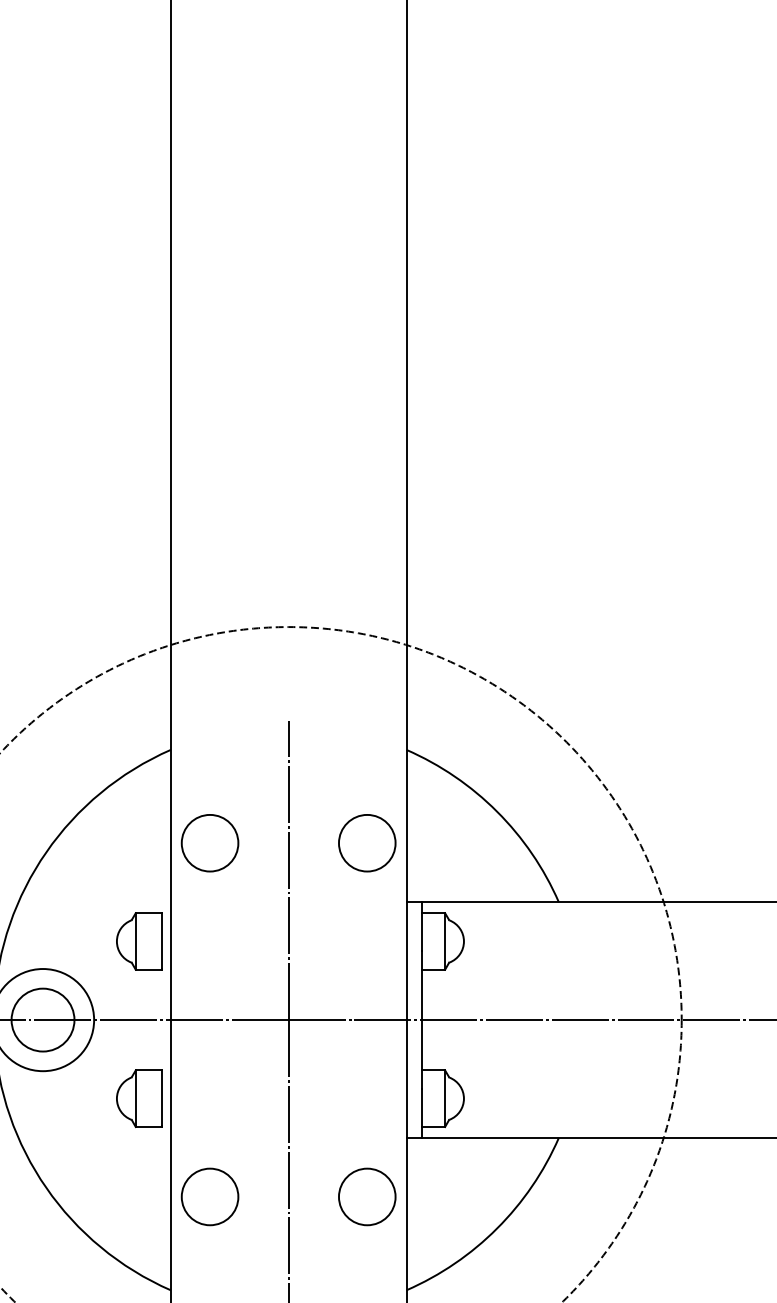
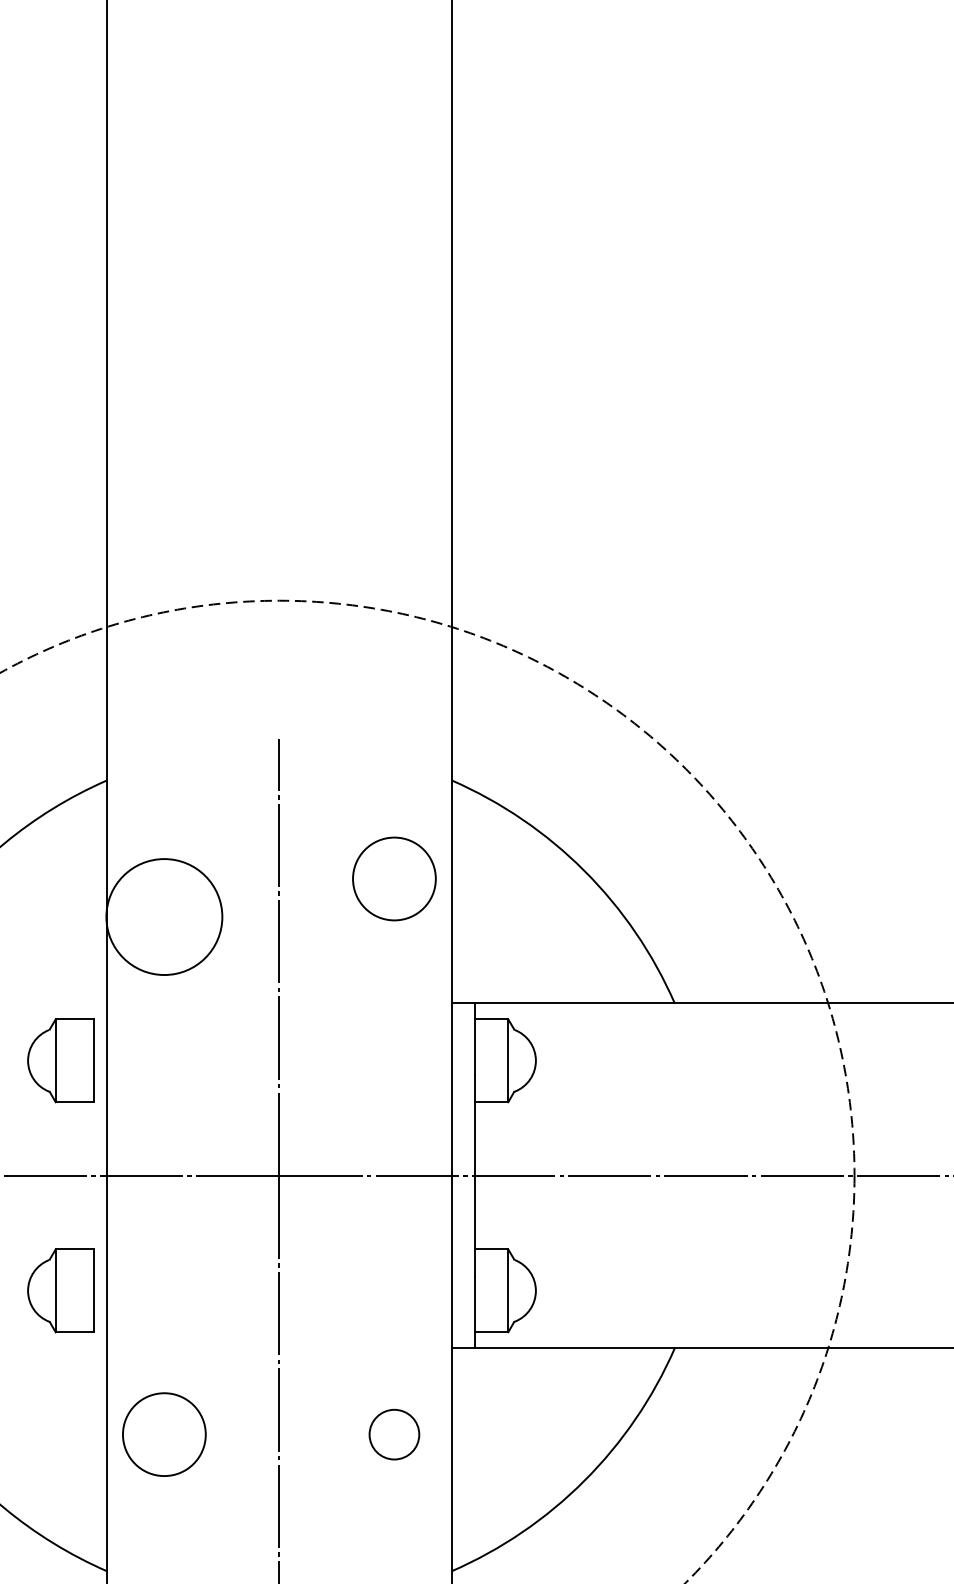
circle: (209, 842) -> (163, 915), size x1.4
circle: (367, 843) -> (394, 879), moved
circle: (366, 1196) -> (393, 1433), size x0.6

